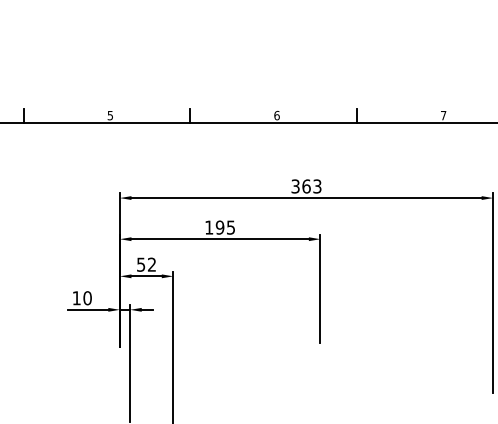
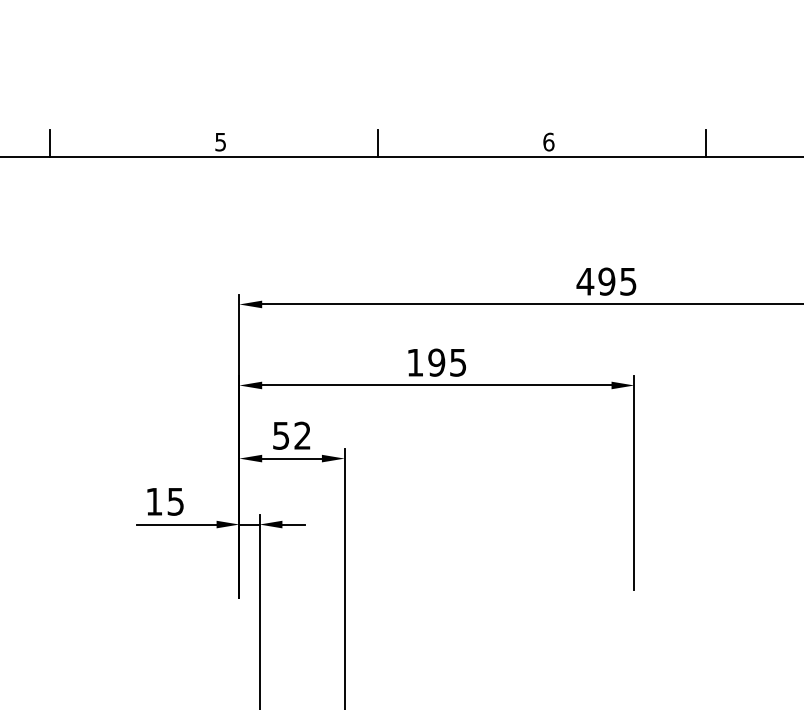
text: (306, 186) -> (606, 281), 363 -> 495
text: (87, 298) -> (175, 502), 10 -> 15

